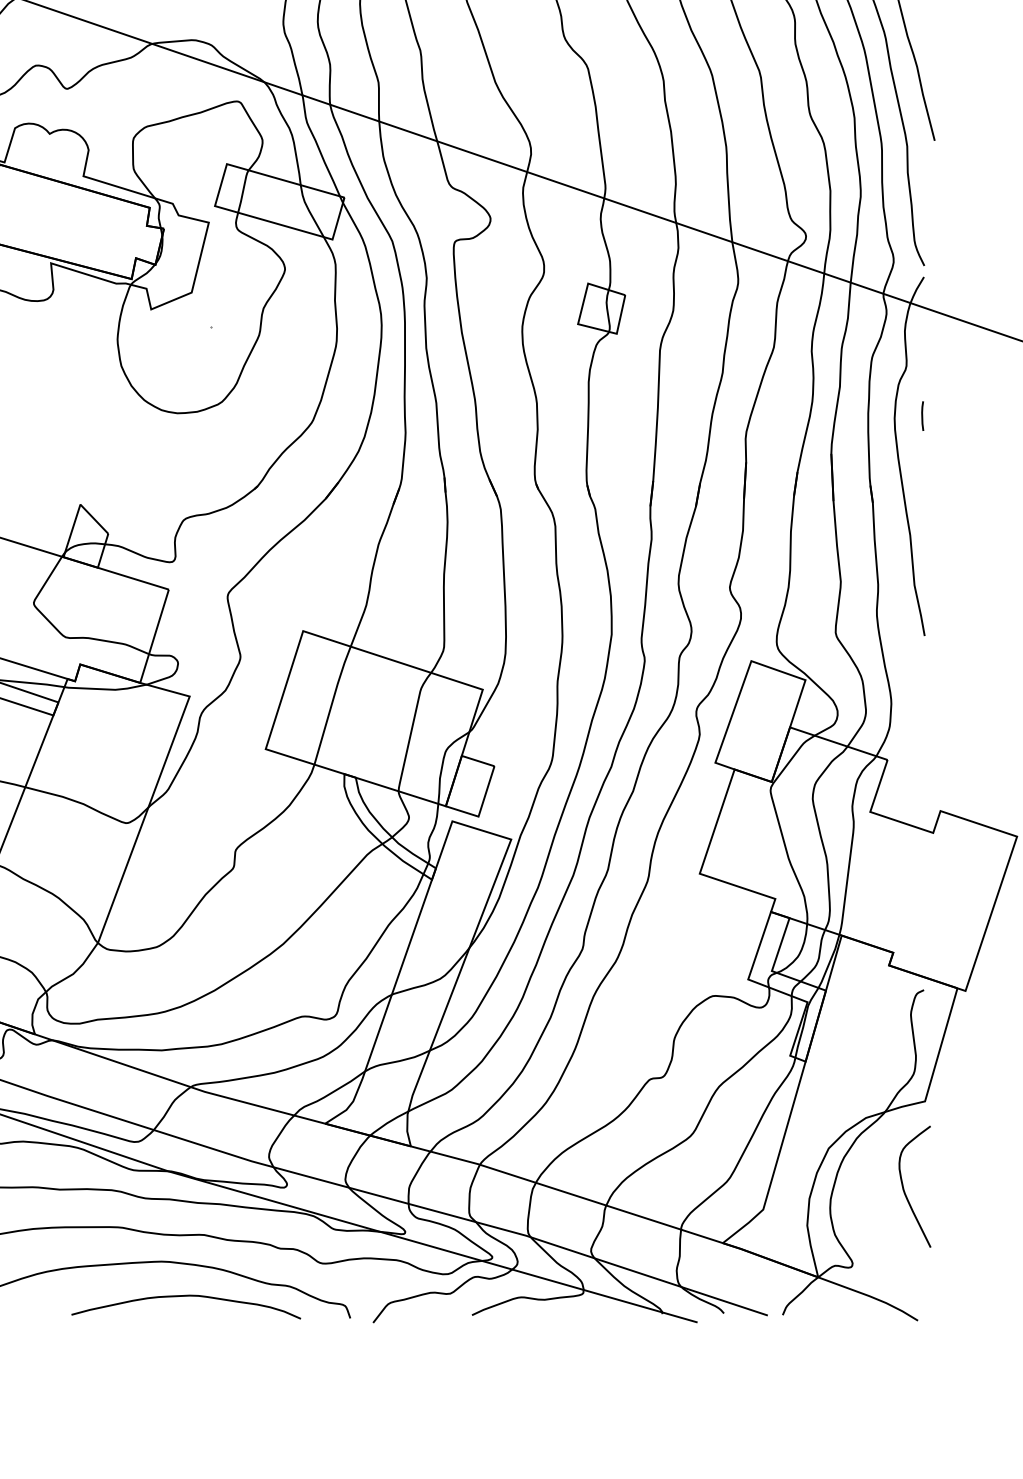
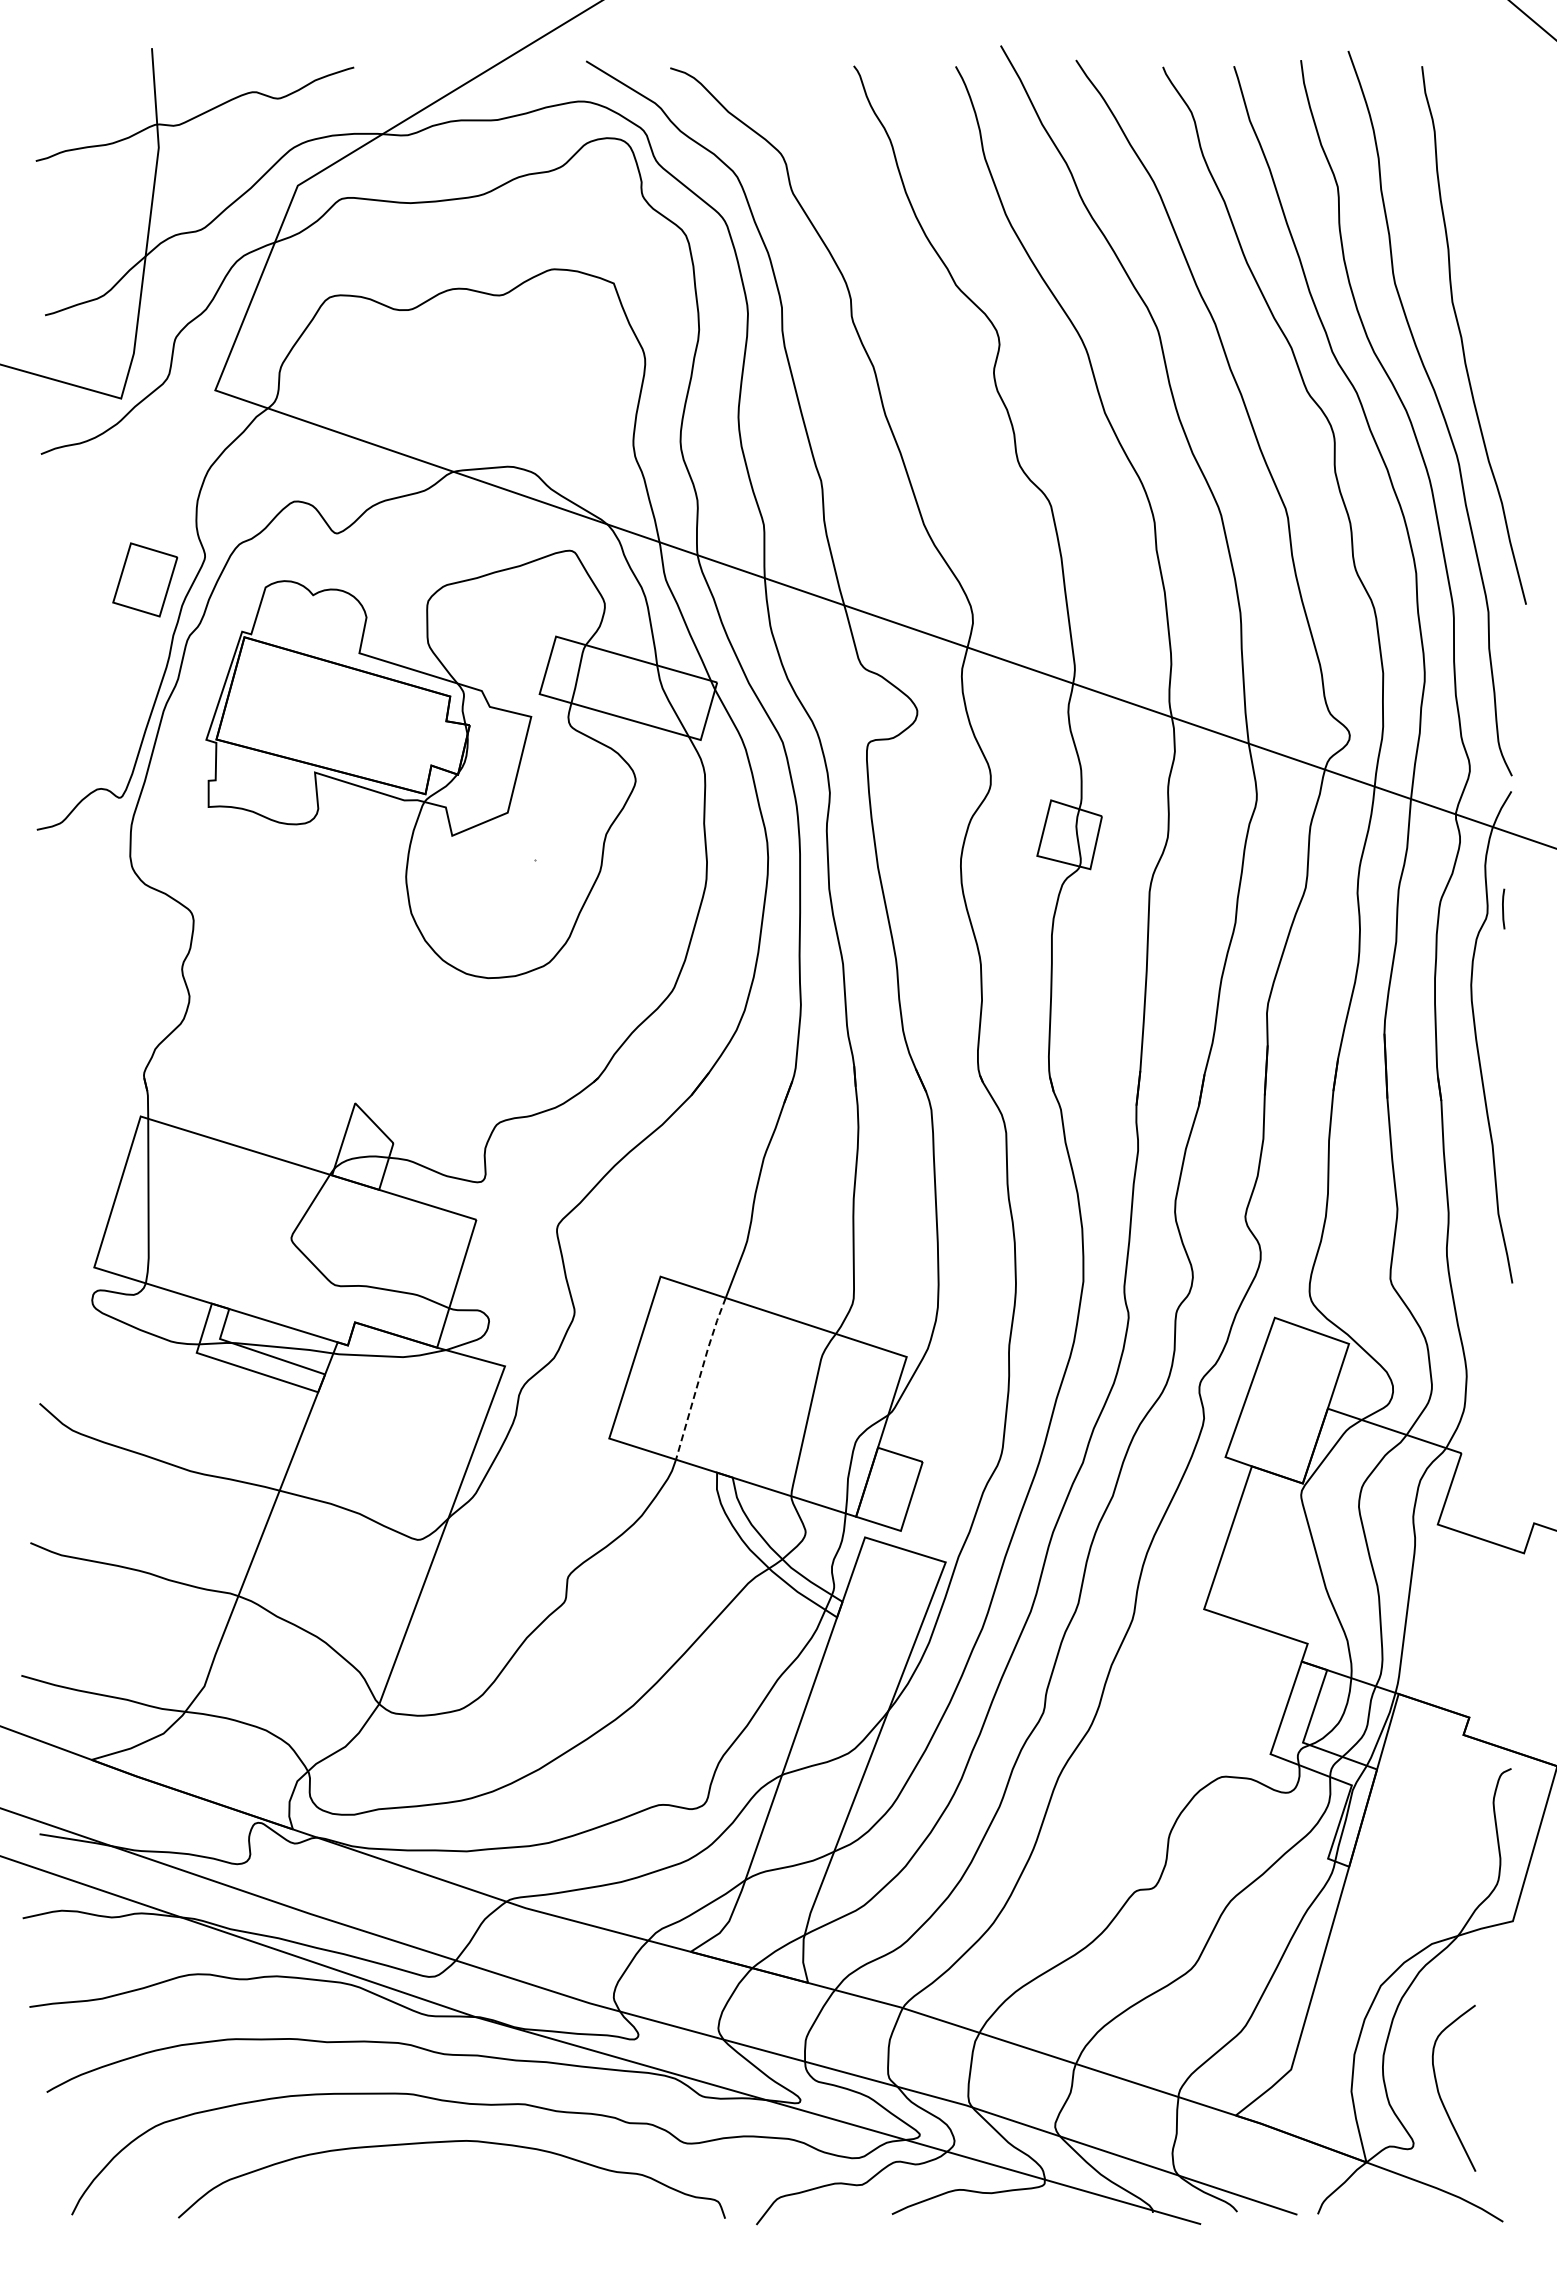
line: (922, 415) -> (1503, 908), moved
line: (331, 704) -> (699, 1377), solid -> dashed
curve: (904, 1189) -> (1439, 2091), moved
curve: (186, 1296) -> (500, 2188), removed

